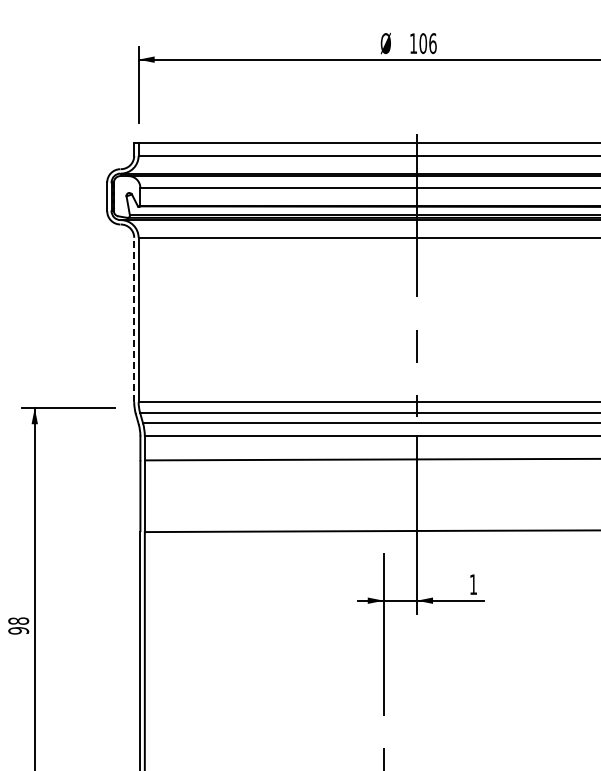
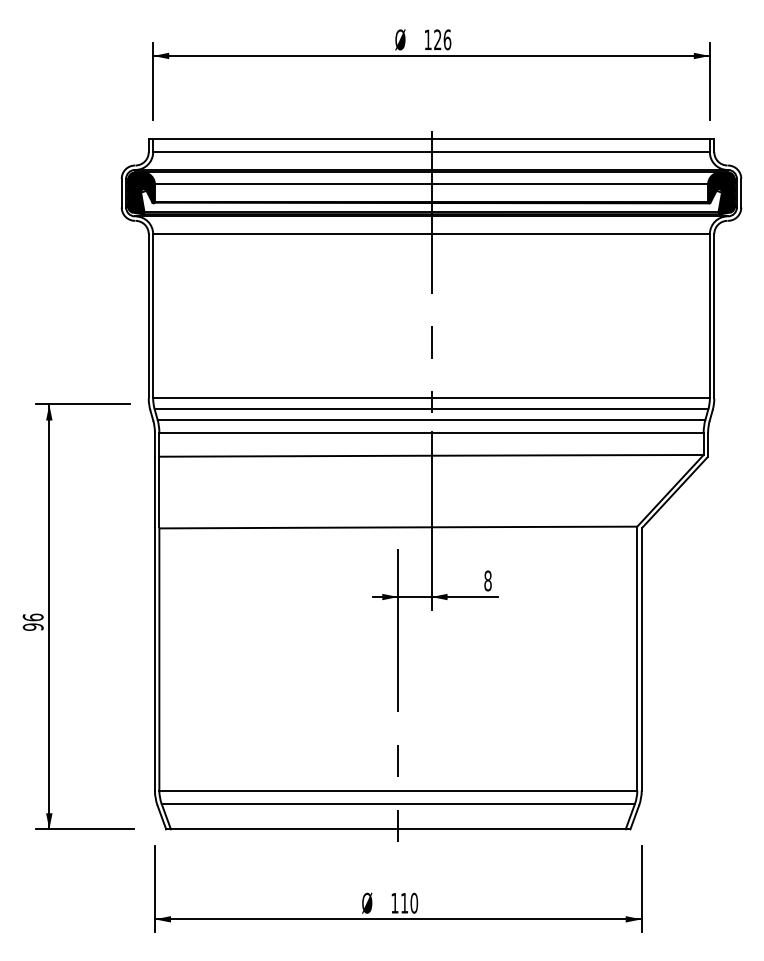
text: (422, 43) -> (437, 39), 106 -> 126
fill: (125, 197) -> (140, 193), added
line: (133, 319) -> (148, 315), dashed -> solid
text: (472, 584) -> (487, 580), 1 -> 8
text: (17, 621) -> (32, 617), 98 -> 96

